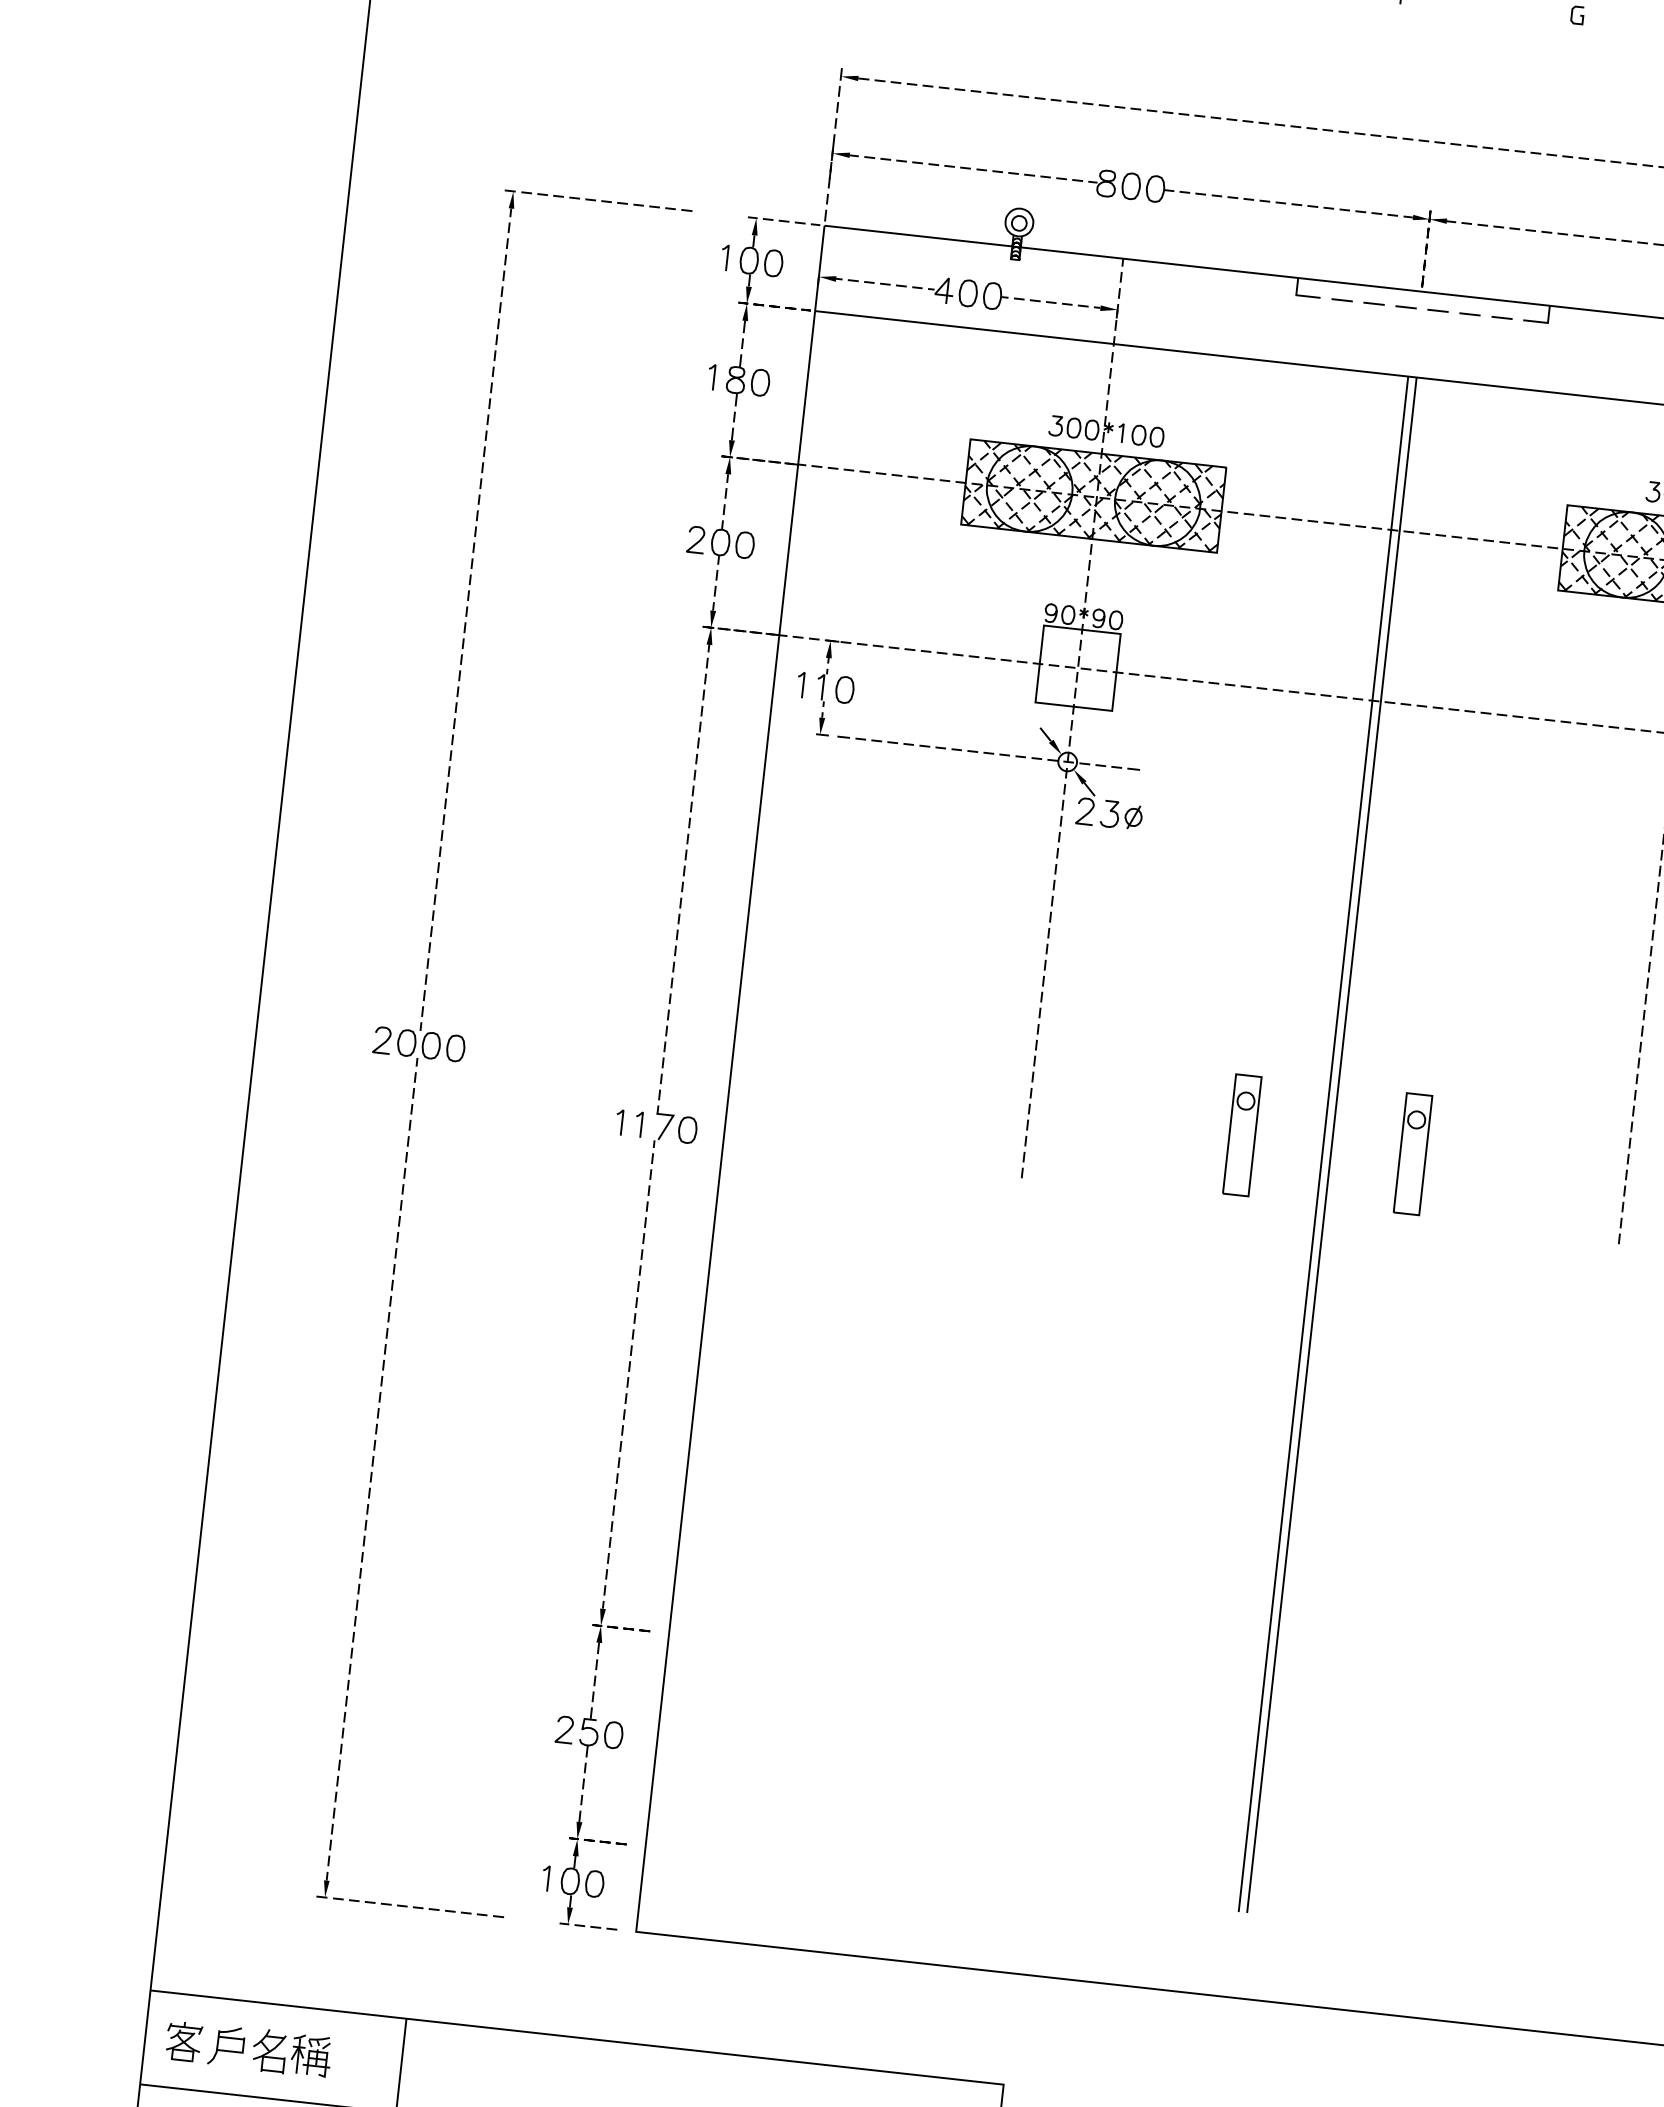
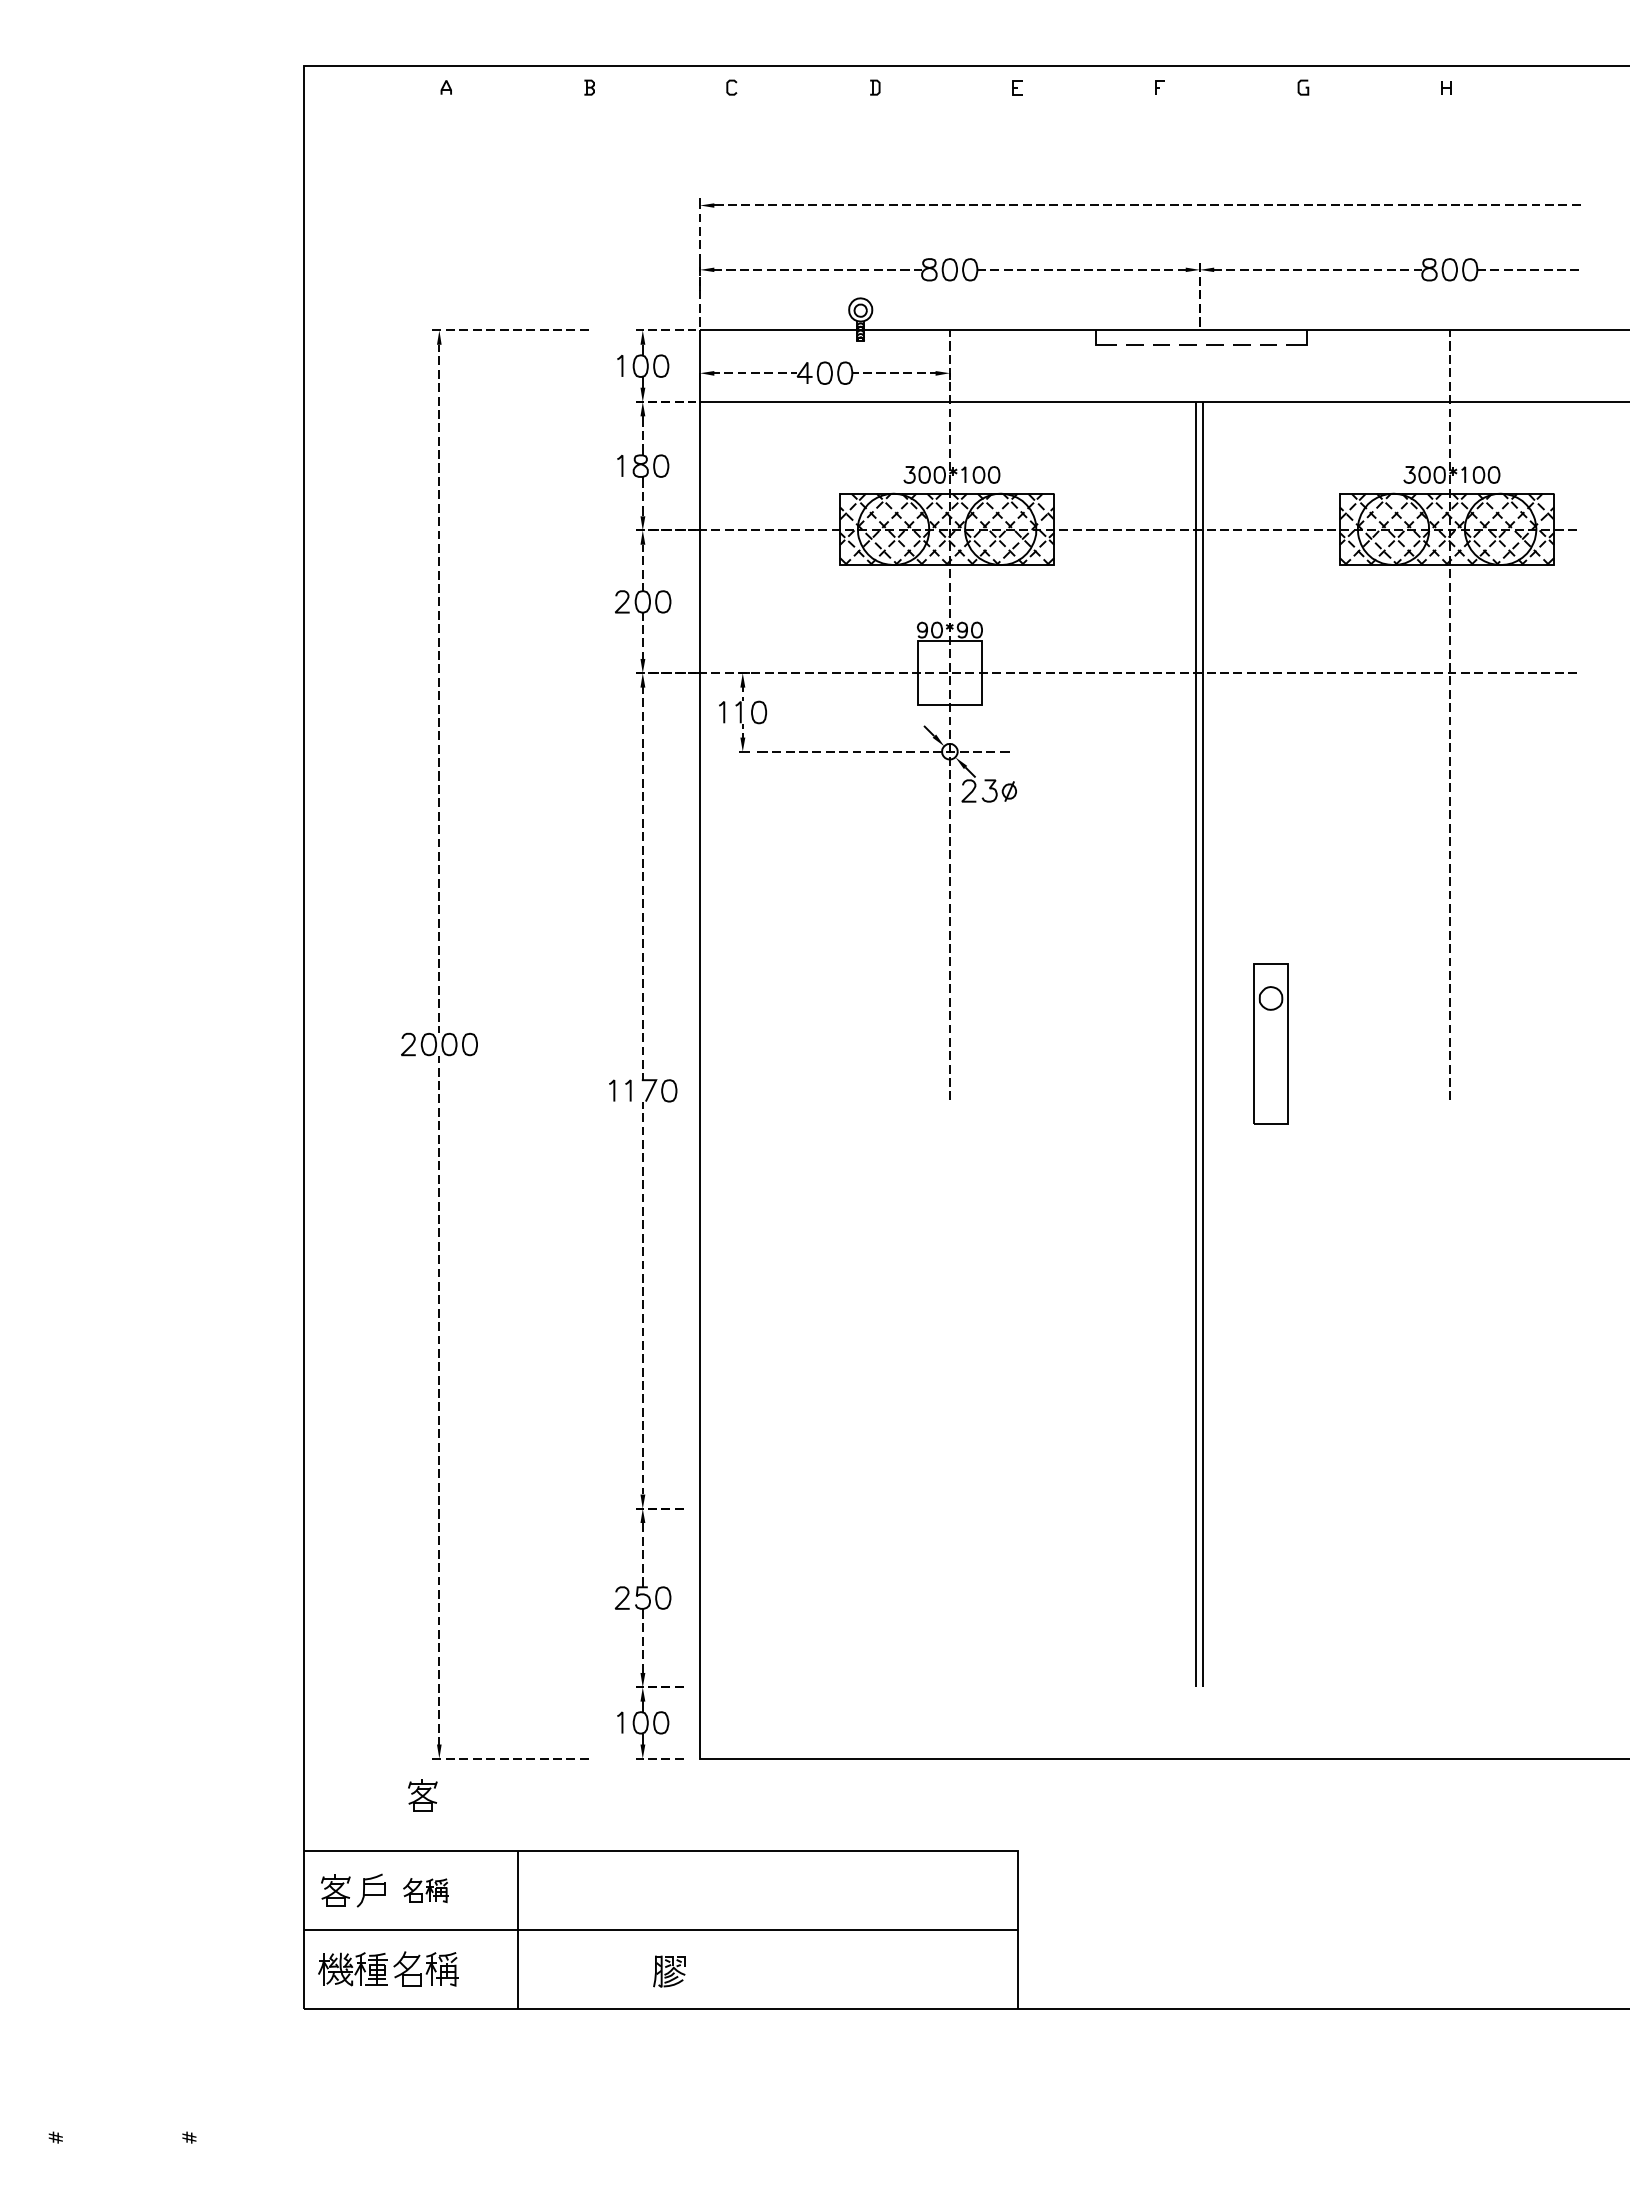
part: (1242, 1135) -> (1128, 1044), removed
part: (1413, 1154) -> (1271, 1044), size x1.6
part: (300, 1939) -> (422, 1795), added
part: (291, 2053) -> (425, 1890), size x0.7

